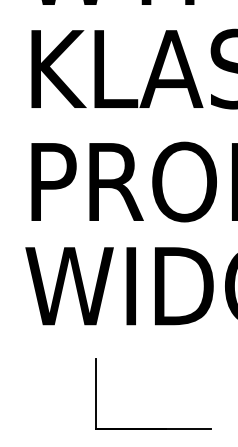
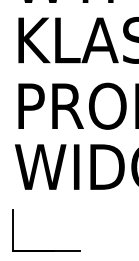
part: (153, 429) -> (46, 250), moved

